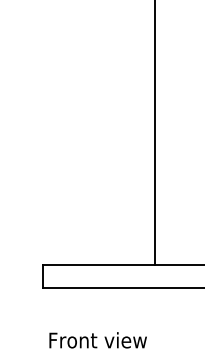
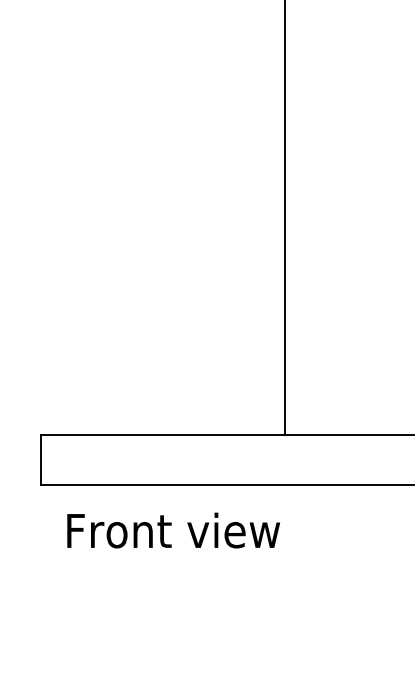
text: (97, 340) -> (172, 530), moved

